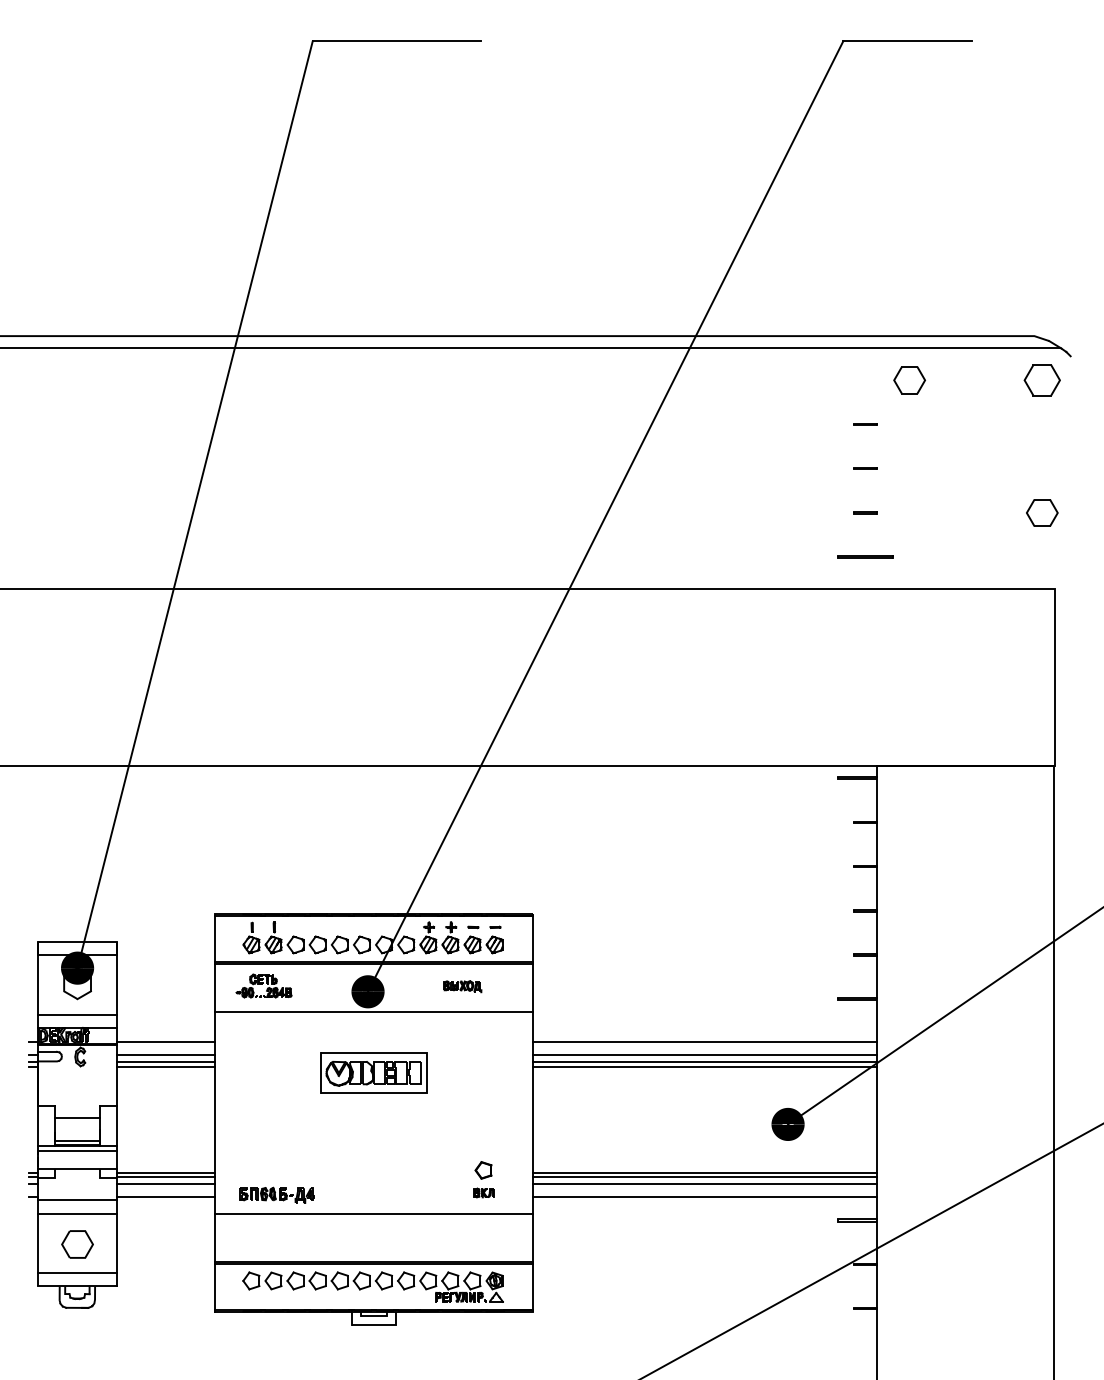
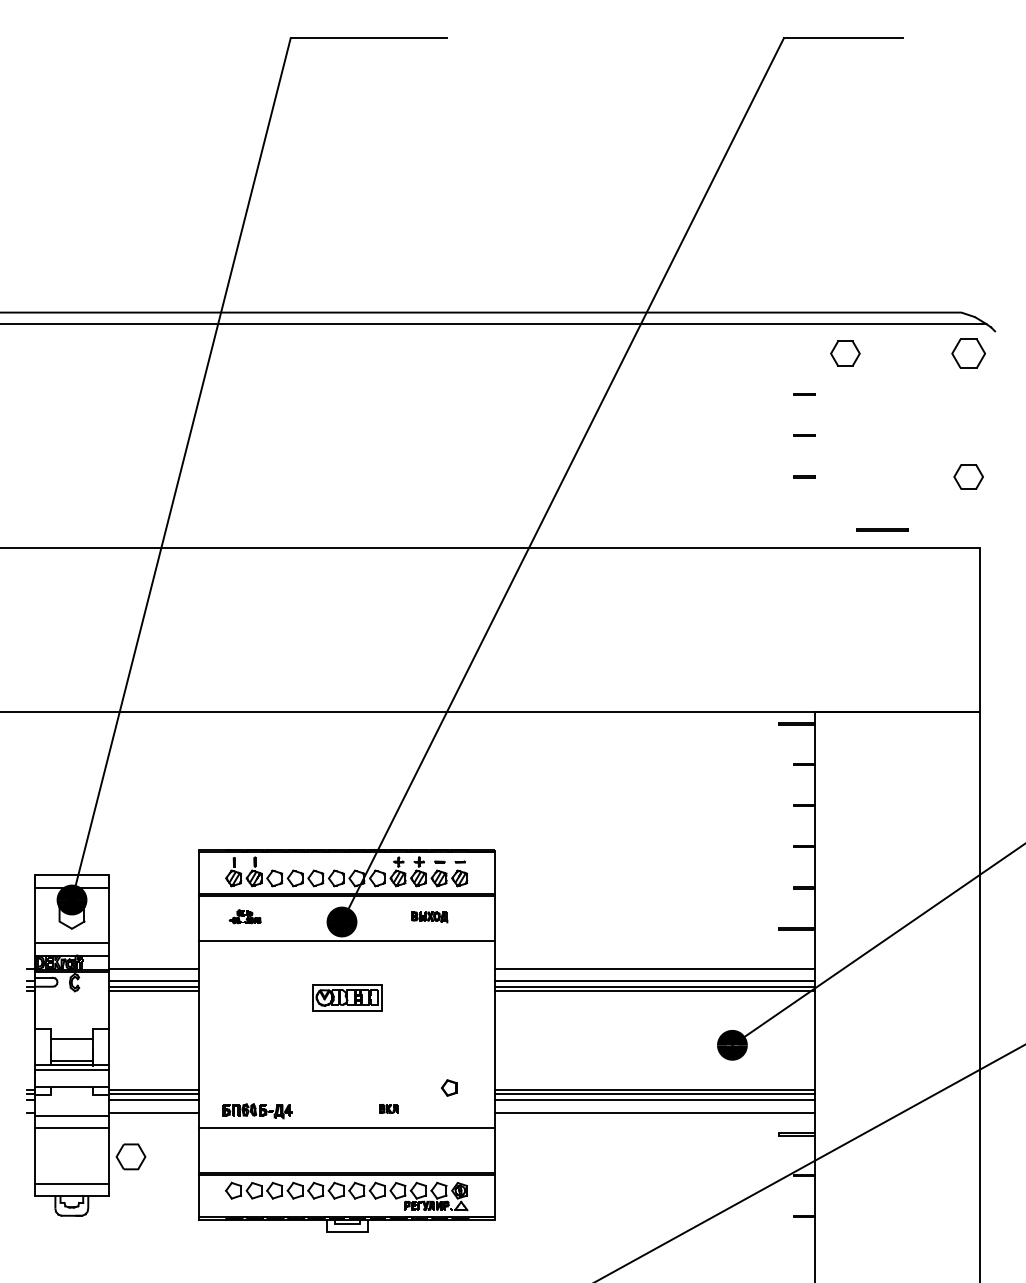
line: (865, 556) -> (882, 529), moved
part: (263, 985) -> (244, 916), size x0.6
part: (373, 1073) -> (347, 997), size x0.7
part: (483, 1192) -> (388, 1108), moved
part: (76, 1244) -> (130, 1156), moved

